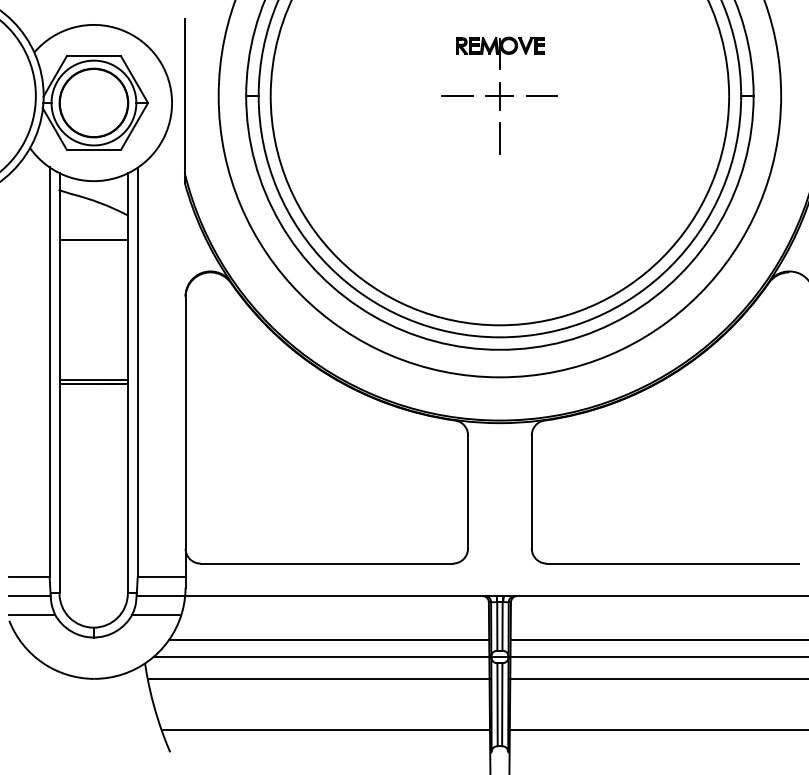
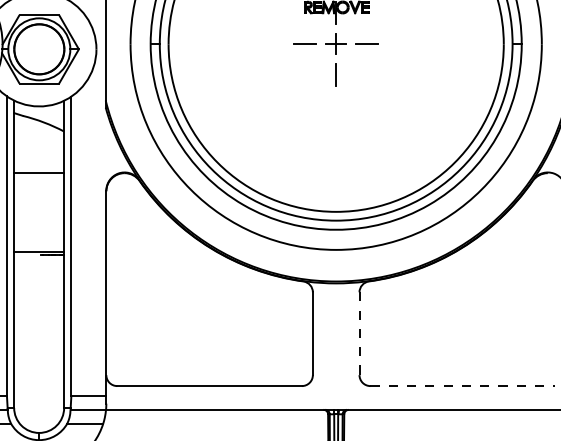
line: (93, 239) -> (39, 172), moved
line: (77, 384) -> (27, 255), removed
line: (531, 491) -> (359, 333), solid -> dashed
line: (673, 563) -> (463, 386), solid -> dashed

